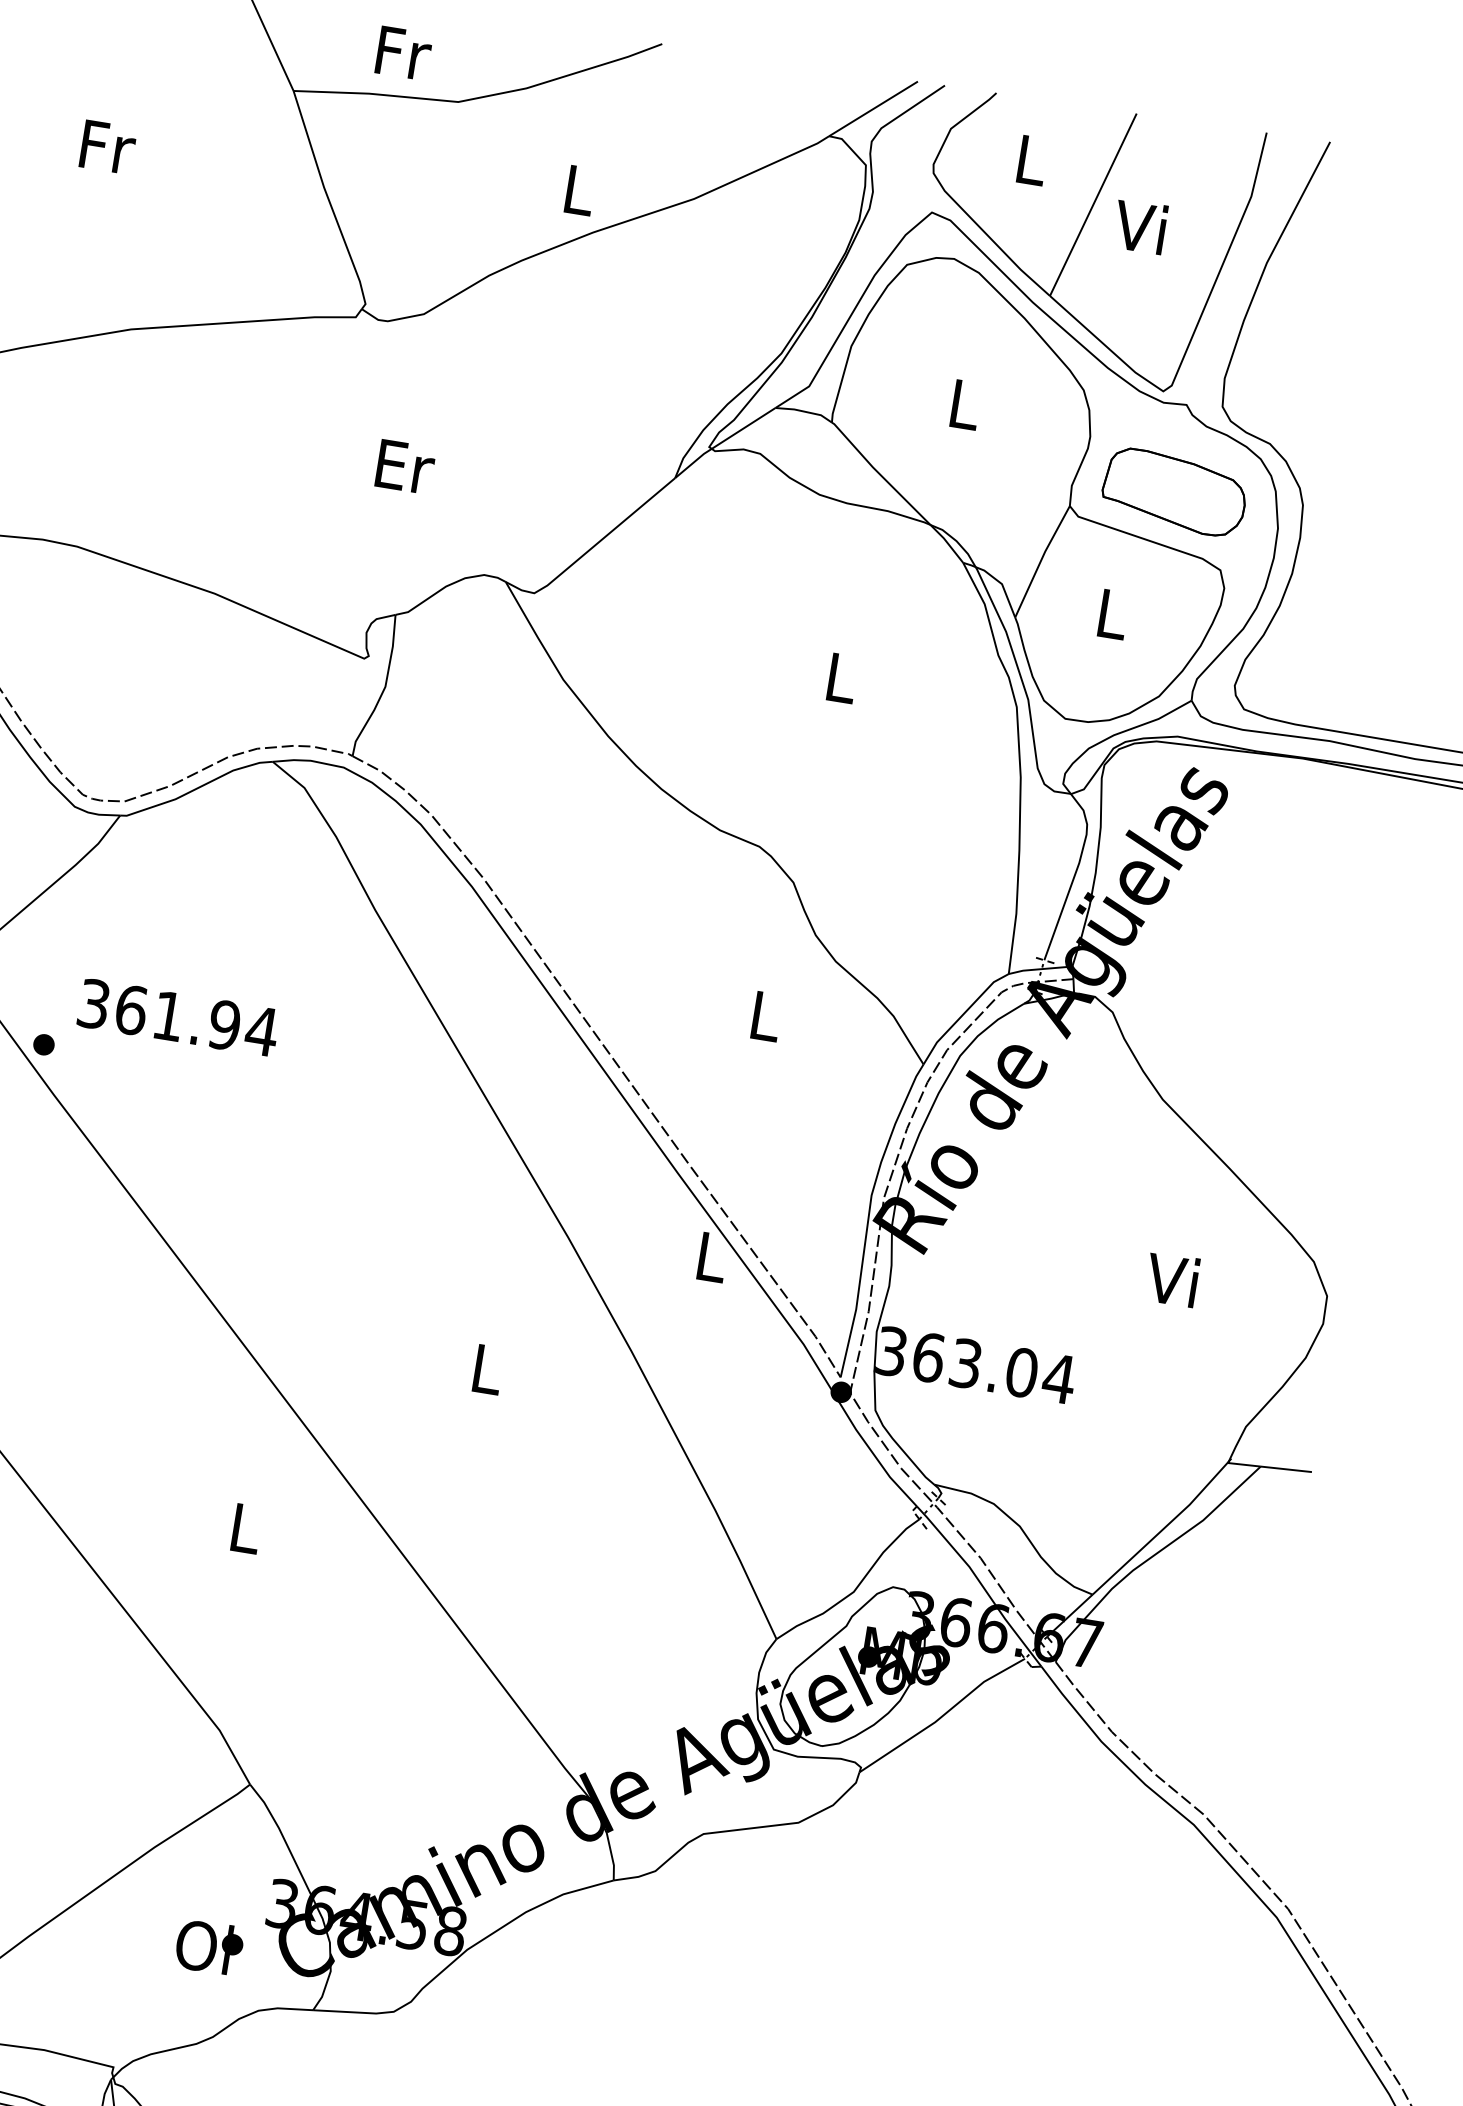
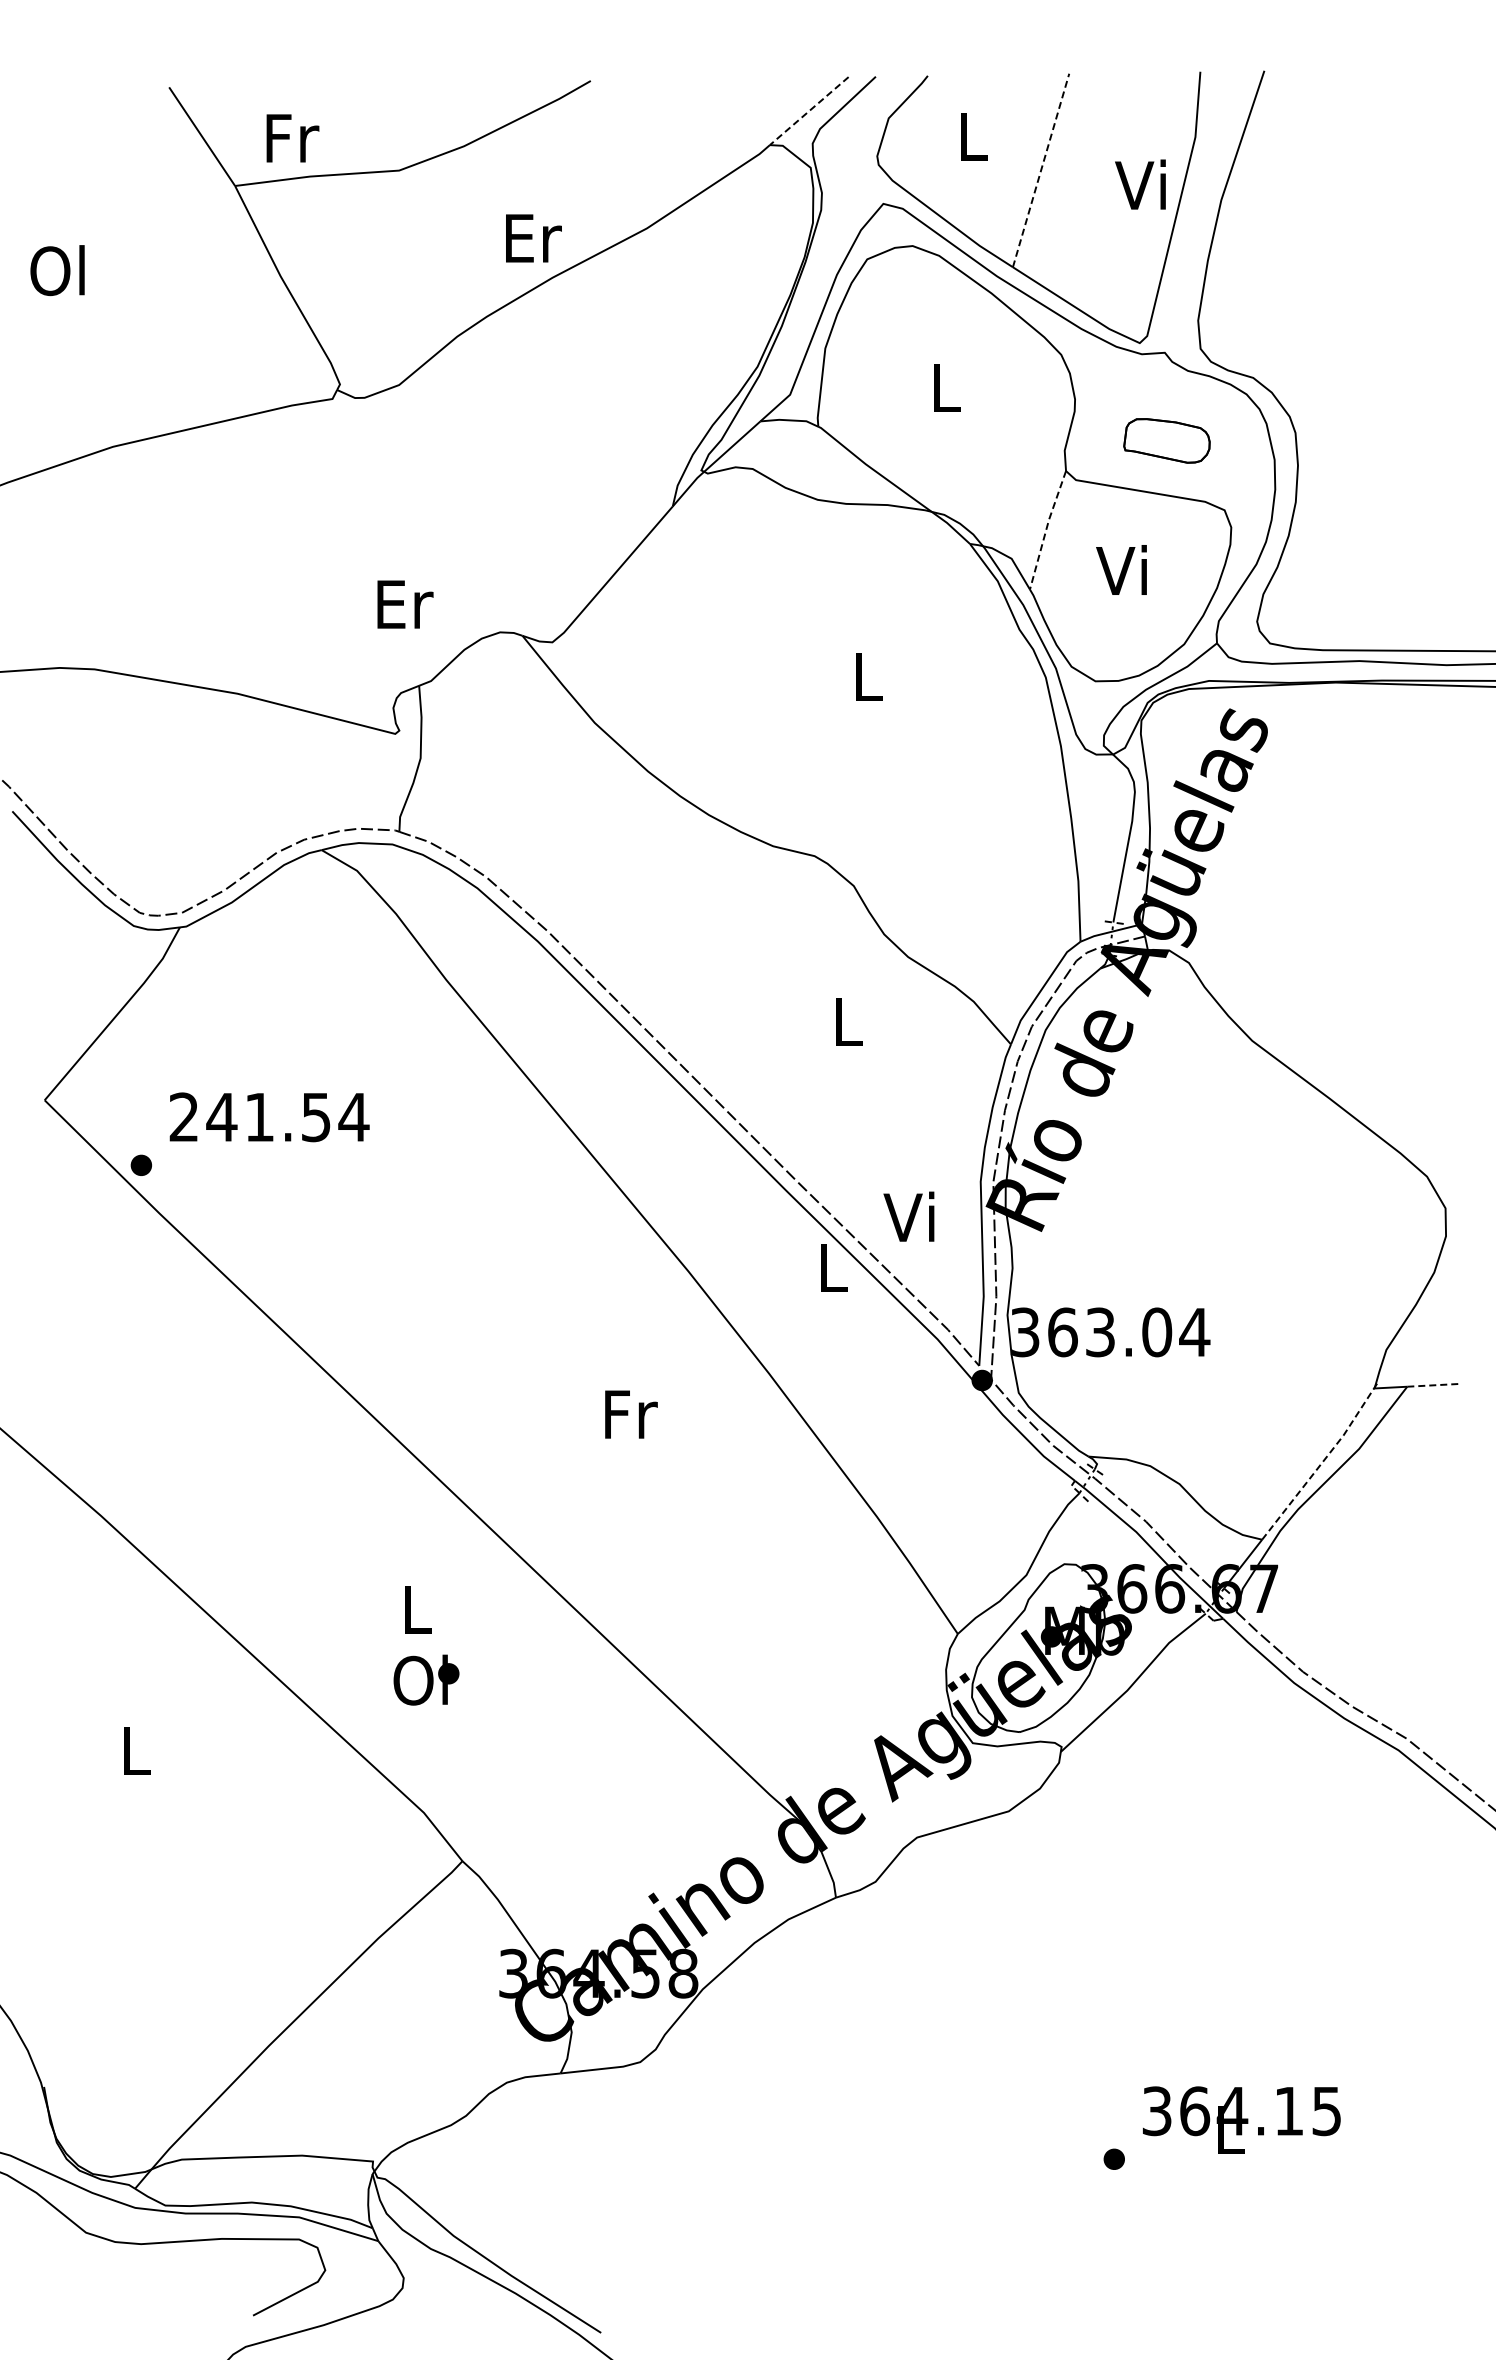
text: (403, 53) -> (292, 138), moved
line: (872, 109) -> (808, 111), solid -> dashed
text: (105, 146) -> (58, 270), Fr -> Ol
text: (580, 190) -> (533, 238), L -> Er
line: (1093, 204) -> (1041, 170), solid -> dashed
text: (1139, 226) -> (1140, 184), moved
text: (405, 466) -> (405, 604), moved
part: (1174, 491) -> (1166, 440), size x0.6
line: (1041, 560) -> (1046, 529), solid -> dashed
text: (1108, 612) -> (1121, 569), L -> Vi
text: (159, 1014) -> (250, 1117), 361.94 -> 241.54
text: (1171, 1279) -> (908, 1216), moved
text: (488, 1369) -> (631, 1414), L -> Fr
line: (1285, 1469) -> (1432, 1385), solid -> dashed
line: (1164, 1527) -> (1322, 1462), solid -> dashed
text: (209, 1946) -> (426, 1679), moved

